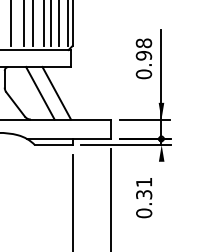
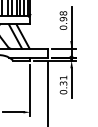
line: (161, 194) -> (71, 83), added

